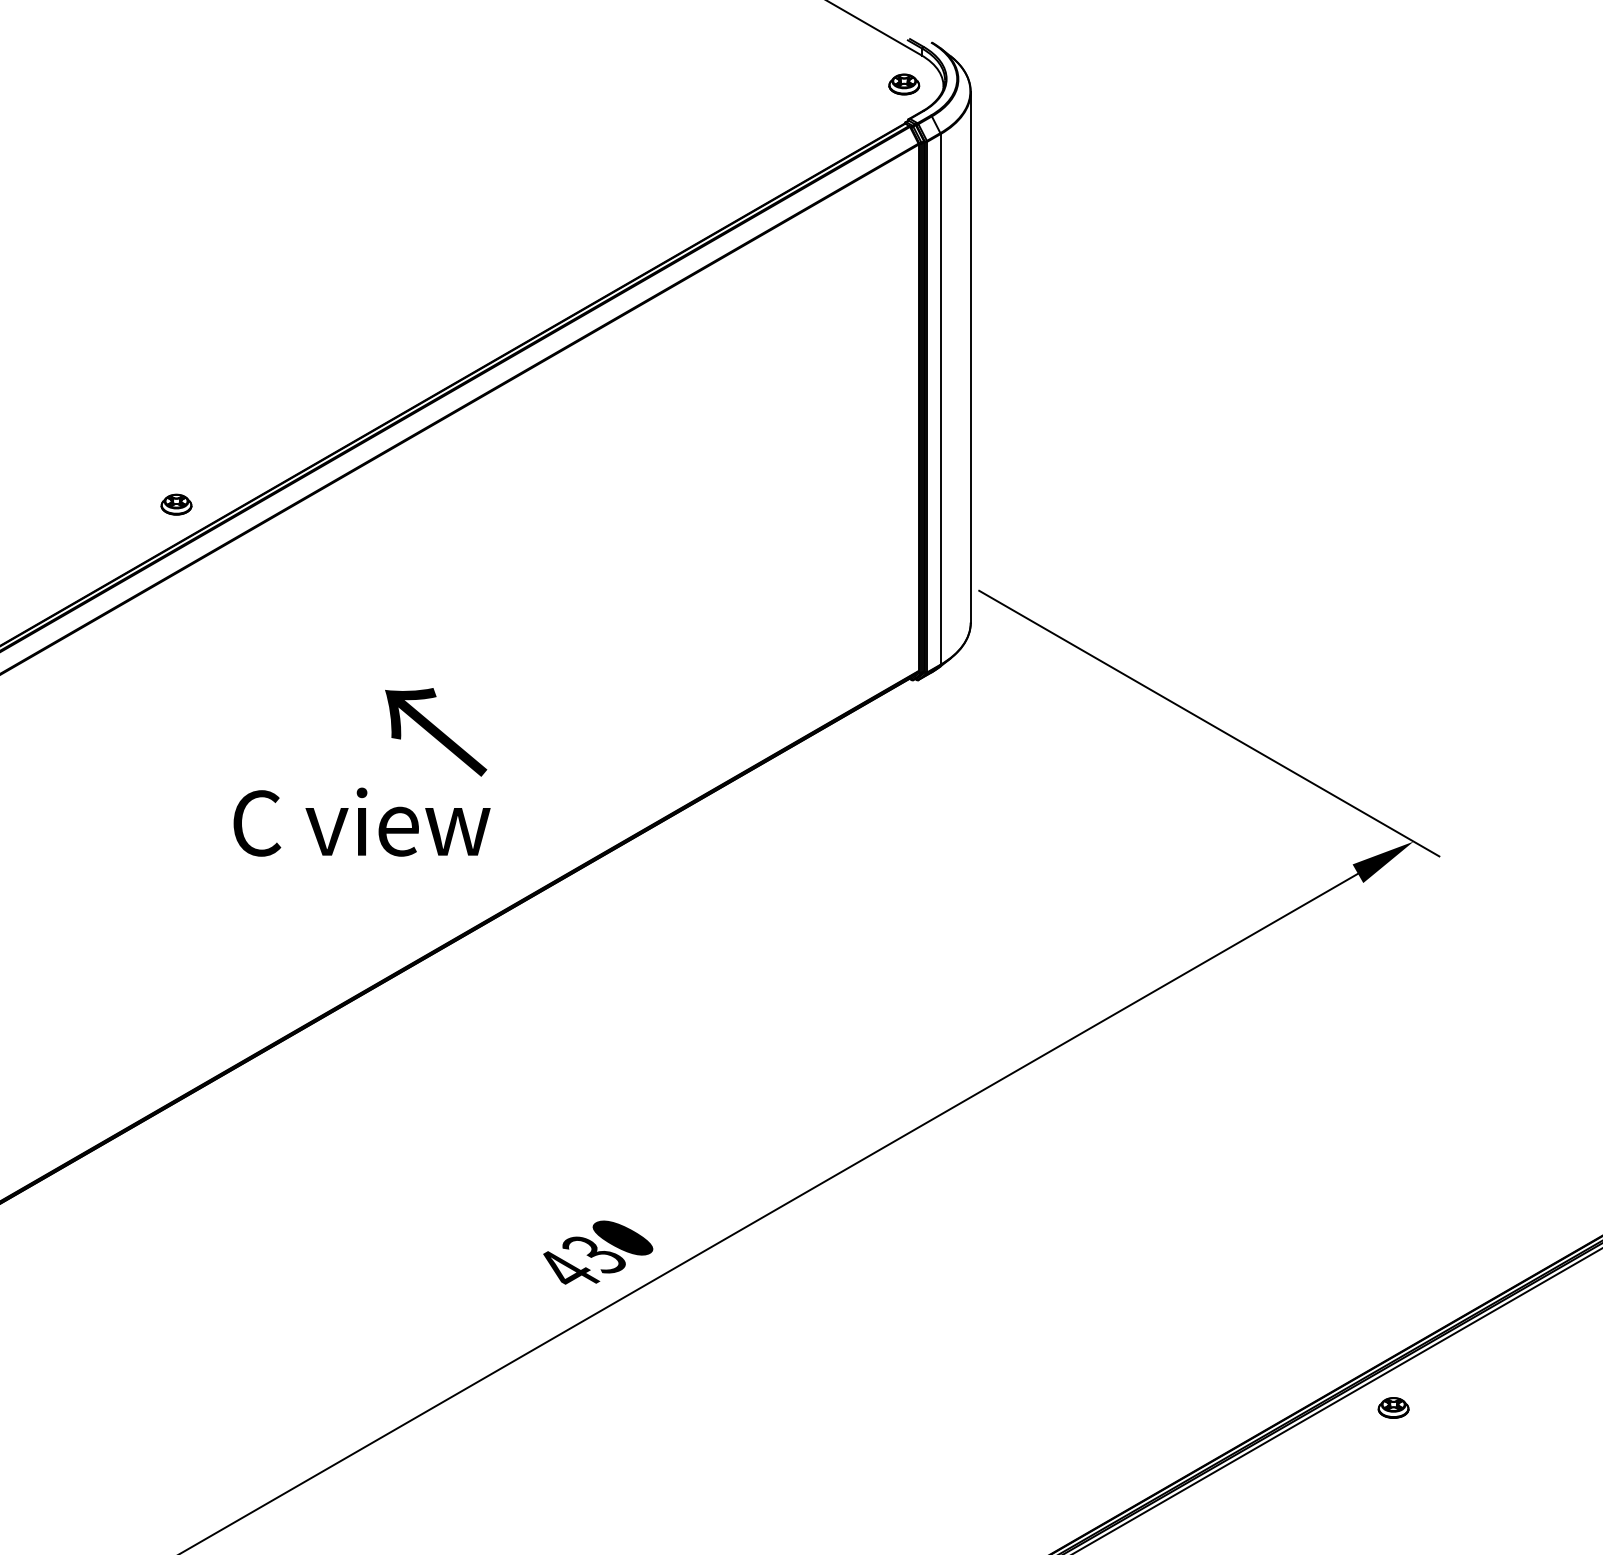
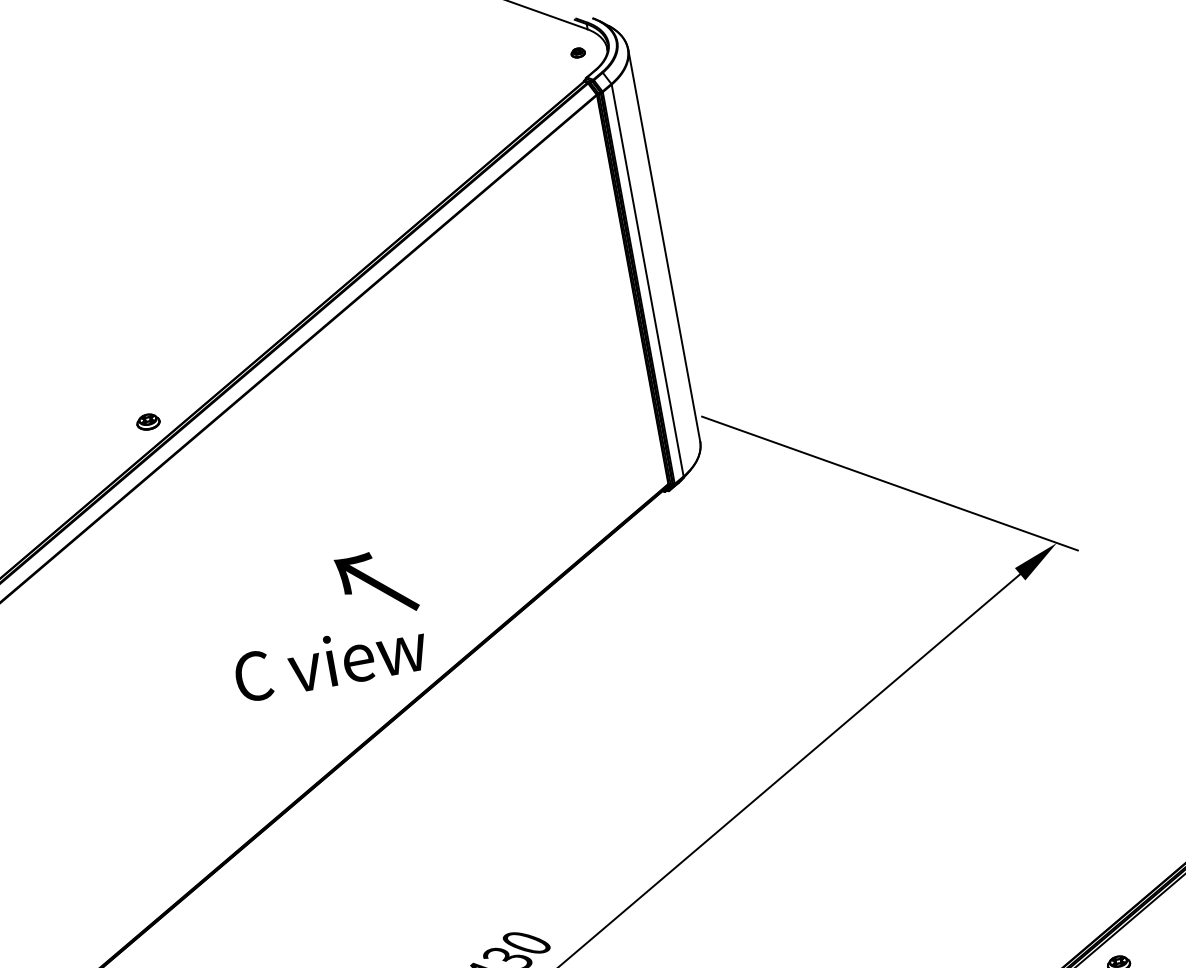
part: (904, 84) -> (578, 52), size x0.6
part: (176, 504) -> (148, 421), moved
text: (436, 732) -> (377, 584), moved
text: (361, 821) -> (330, 660), moved

